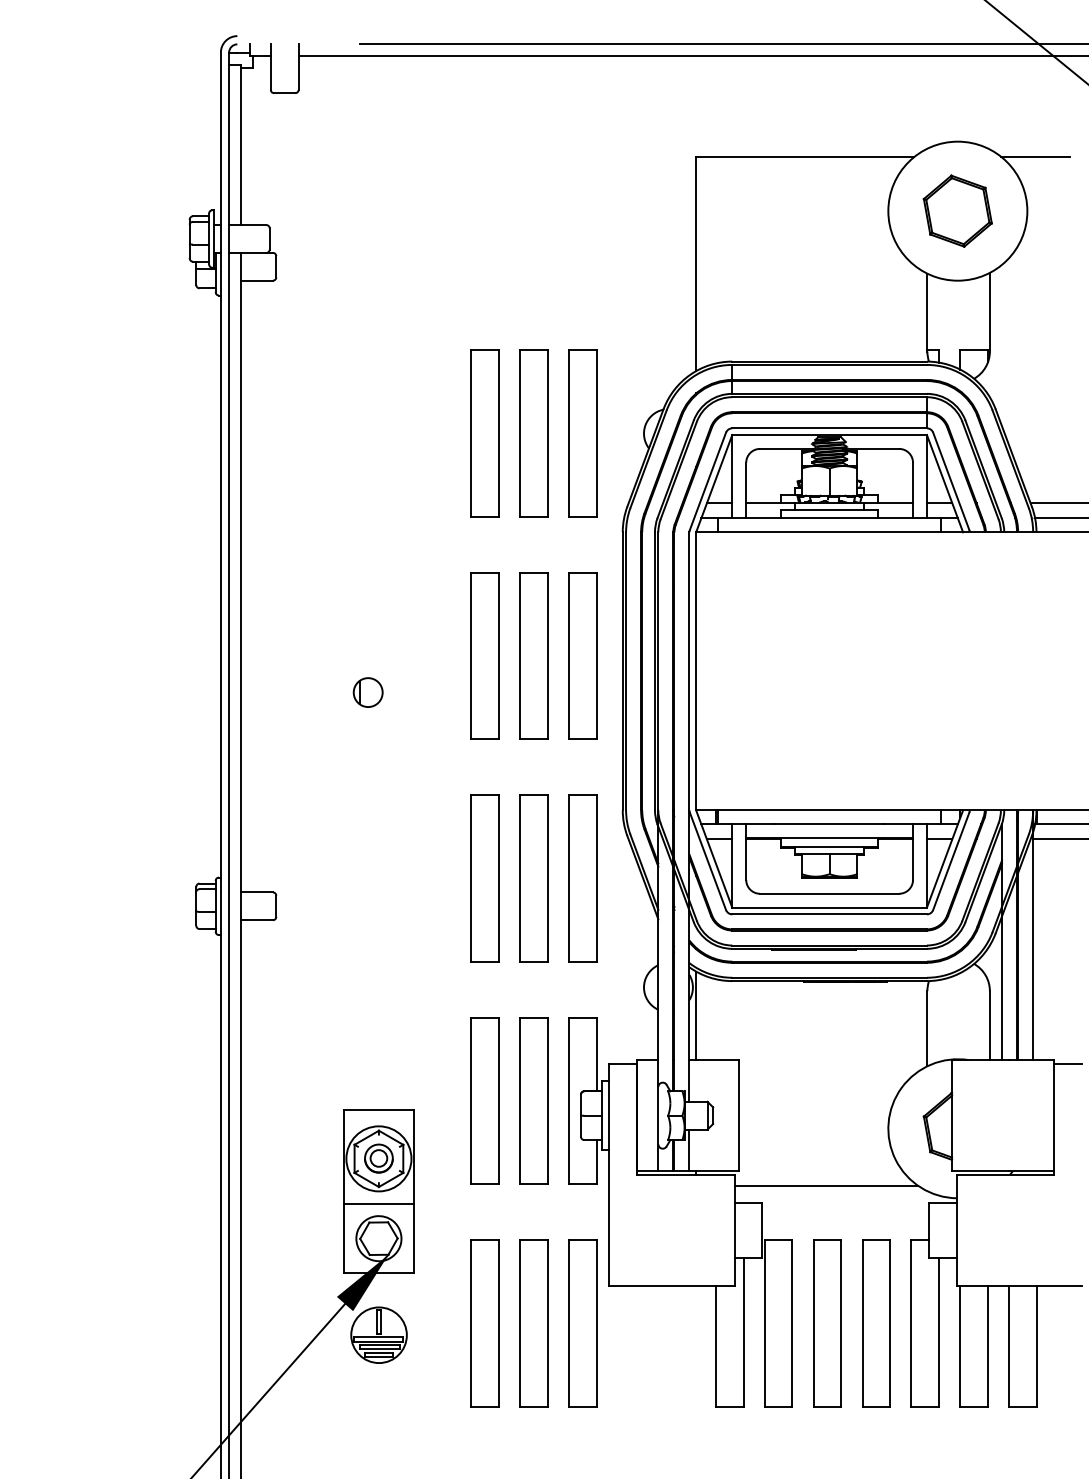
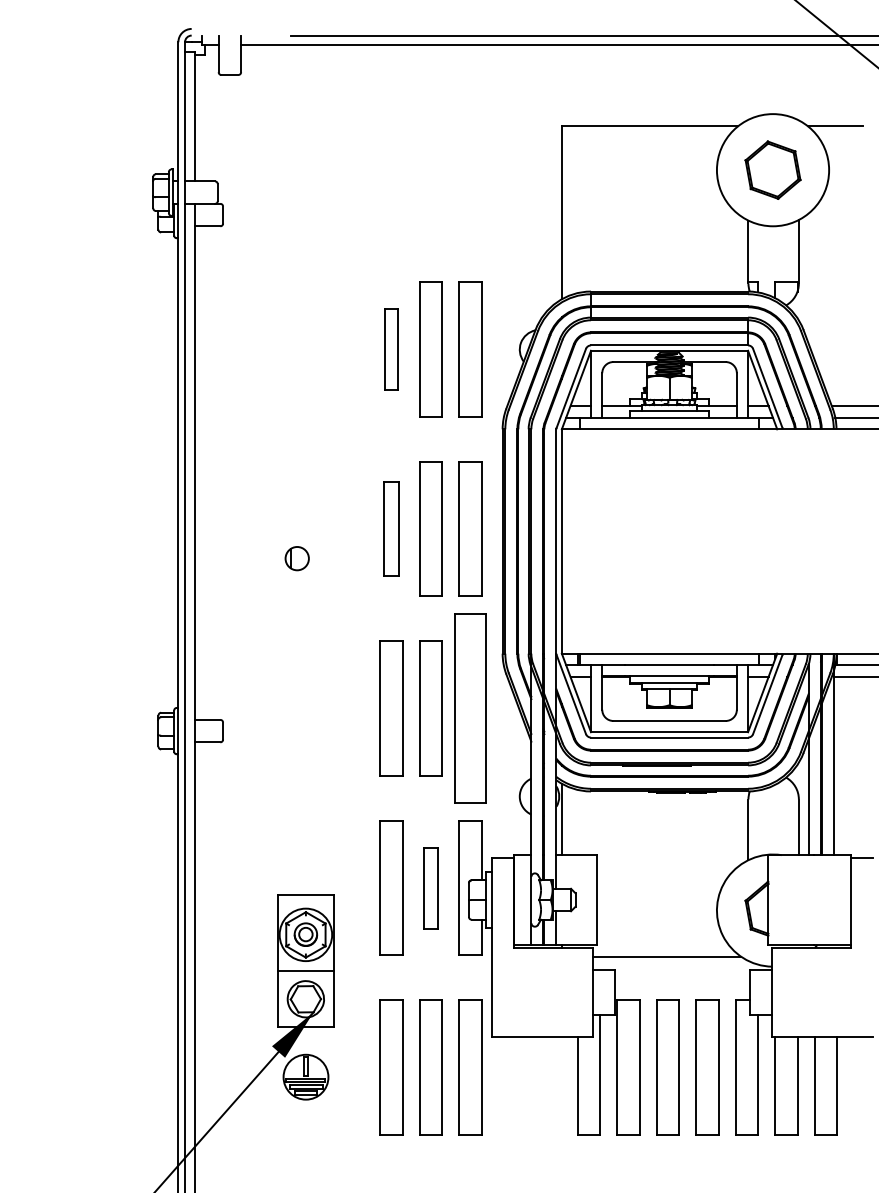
part: (484, 433) -> (391, 349), size x0.6
part: (484, 655) -> (391, 528), size x0.7
part: (582, 878) -> (470, 708), size x1.4
part: (533, 1100) -> (430, 887), size x0.6

